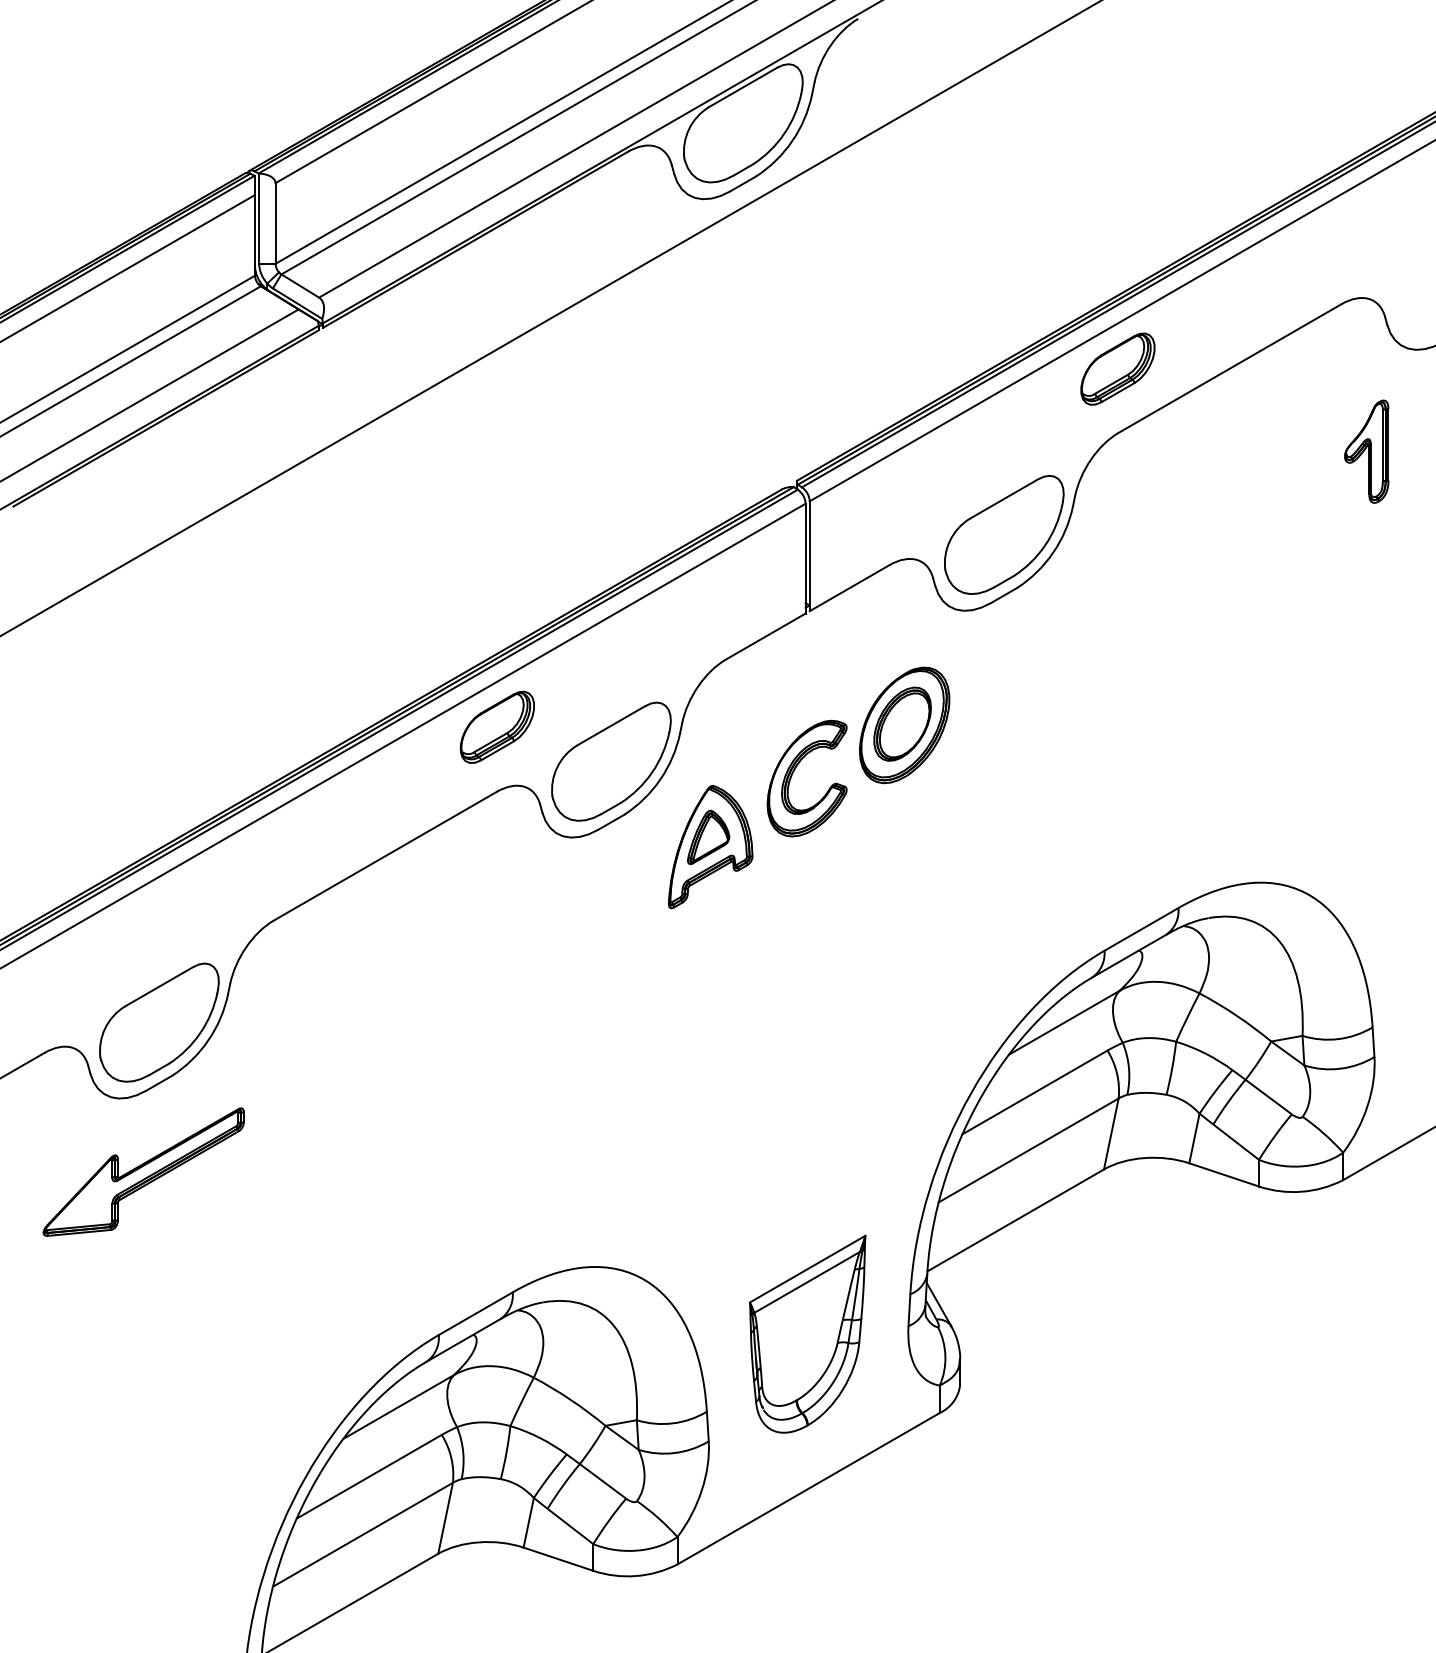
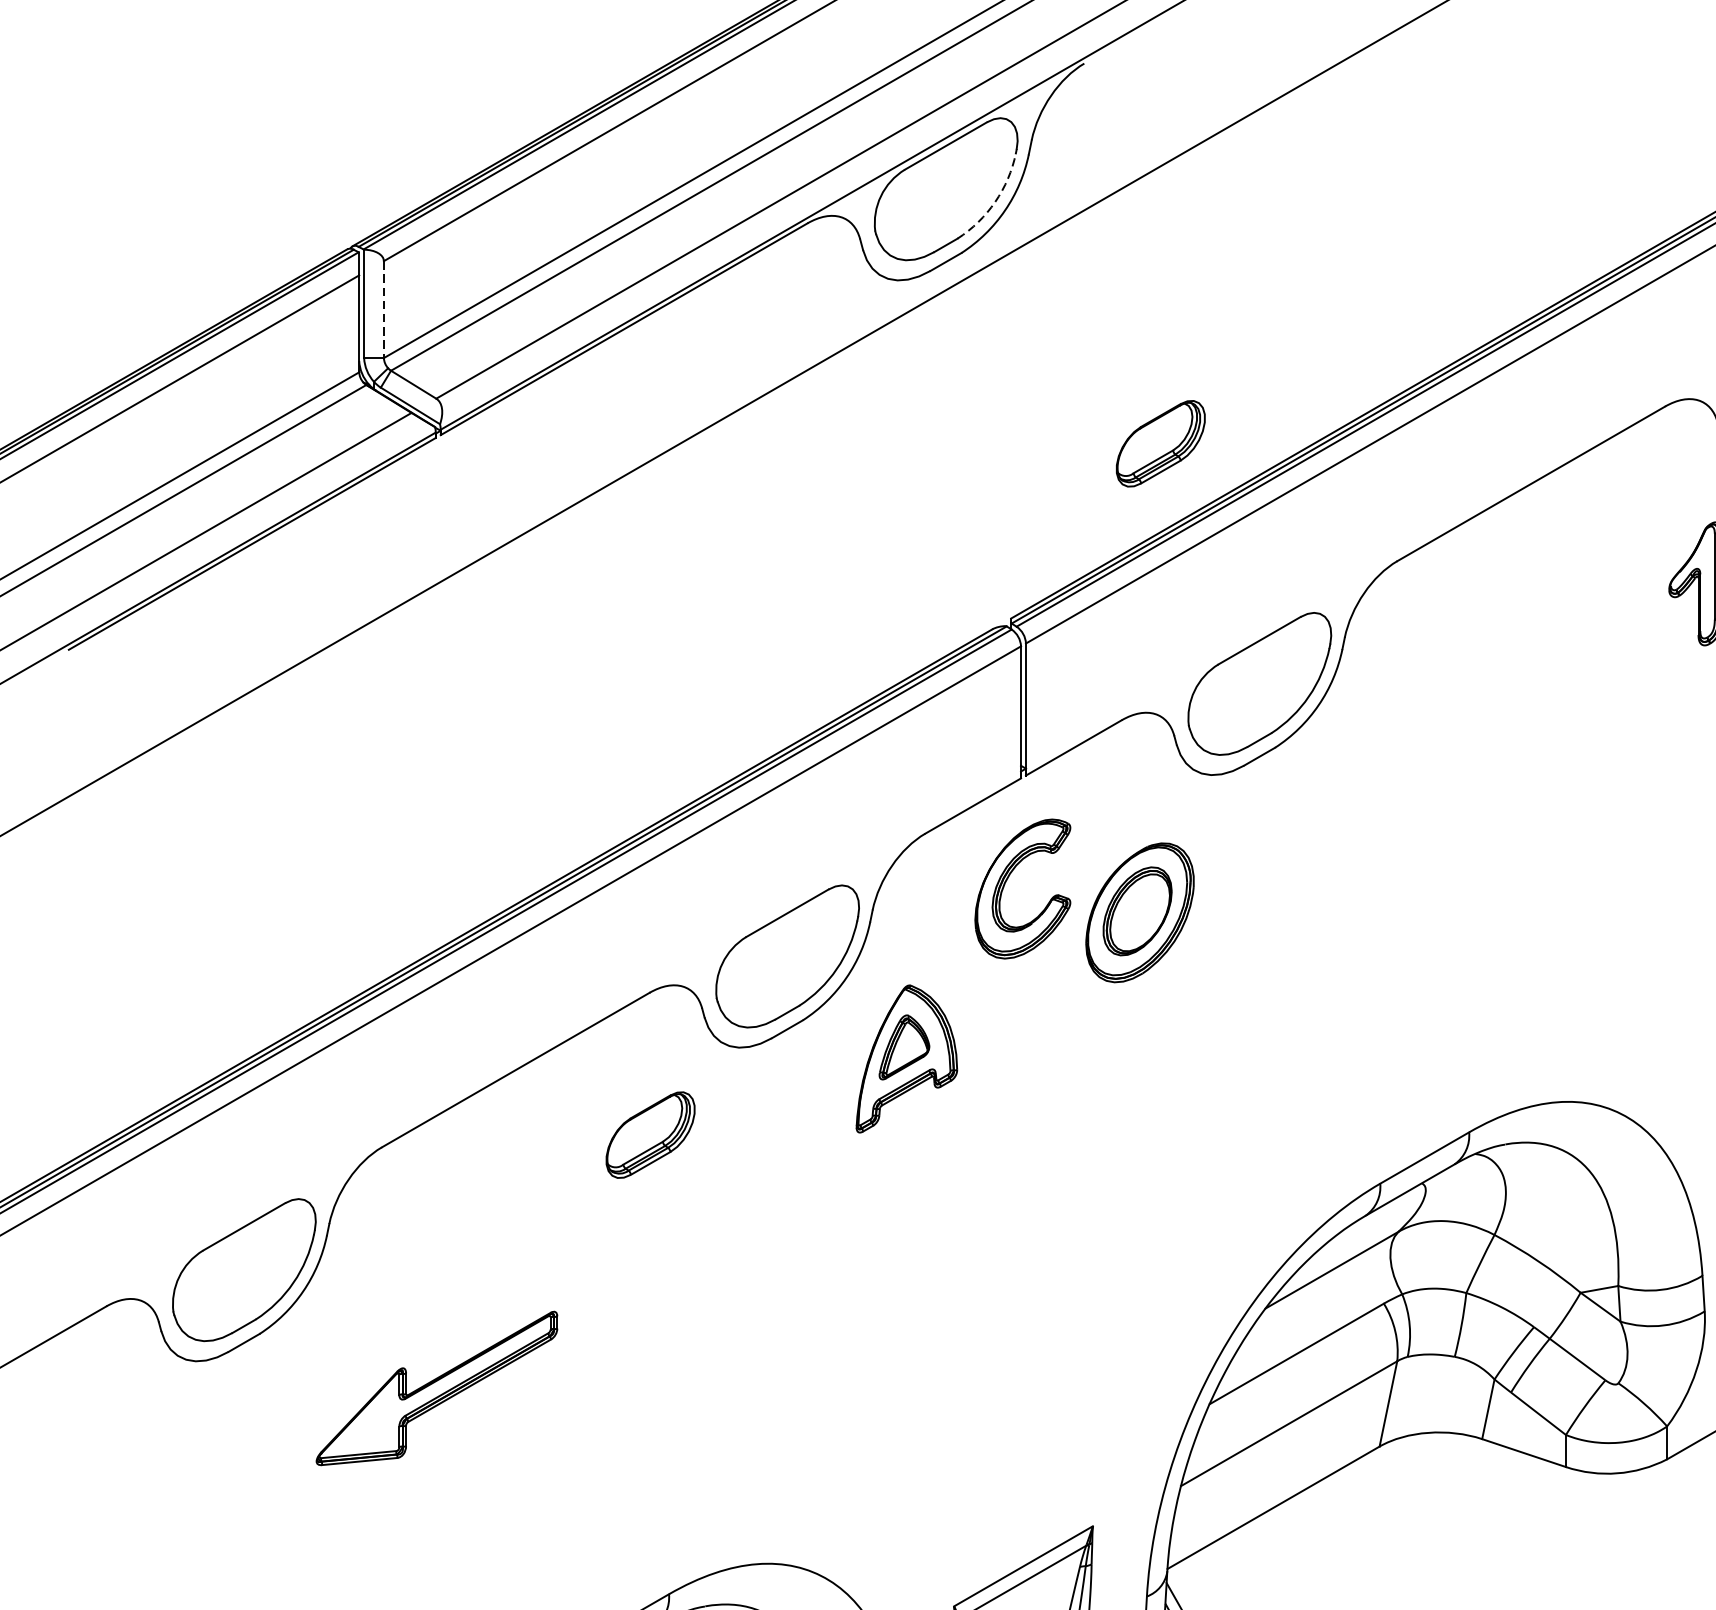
arc: (784, 133) -> (995, 201), solid -> dashed
line: (275, 224) -> (383, 310), solid -> dashed
part: (1117, 368) -> (1160, 442), moved
part: (496, 726) -> (649, 1134), moved
part: (794, 771) -> (1007, 880), moved
part: (143, 1171) -> (436, 1387), moved

